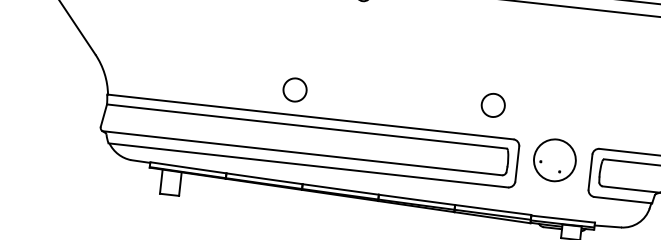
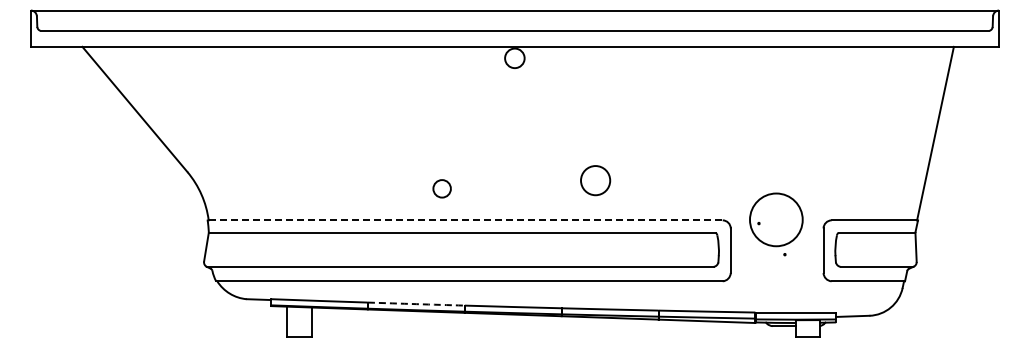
circle: (294, 89) -> (441, 188), size x0.6
circle: (493, 105) -> (595, 180), moved
line: (310, 117) -> (465, 220), solid -> dashed
part: (555, 160) -> (776, 219), moved
arc: (264, 179) -> (416, 304), solid -> dashed

